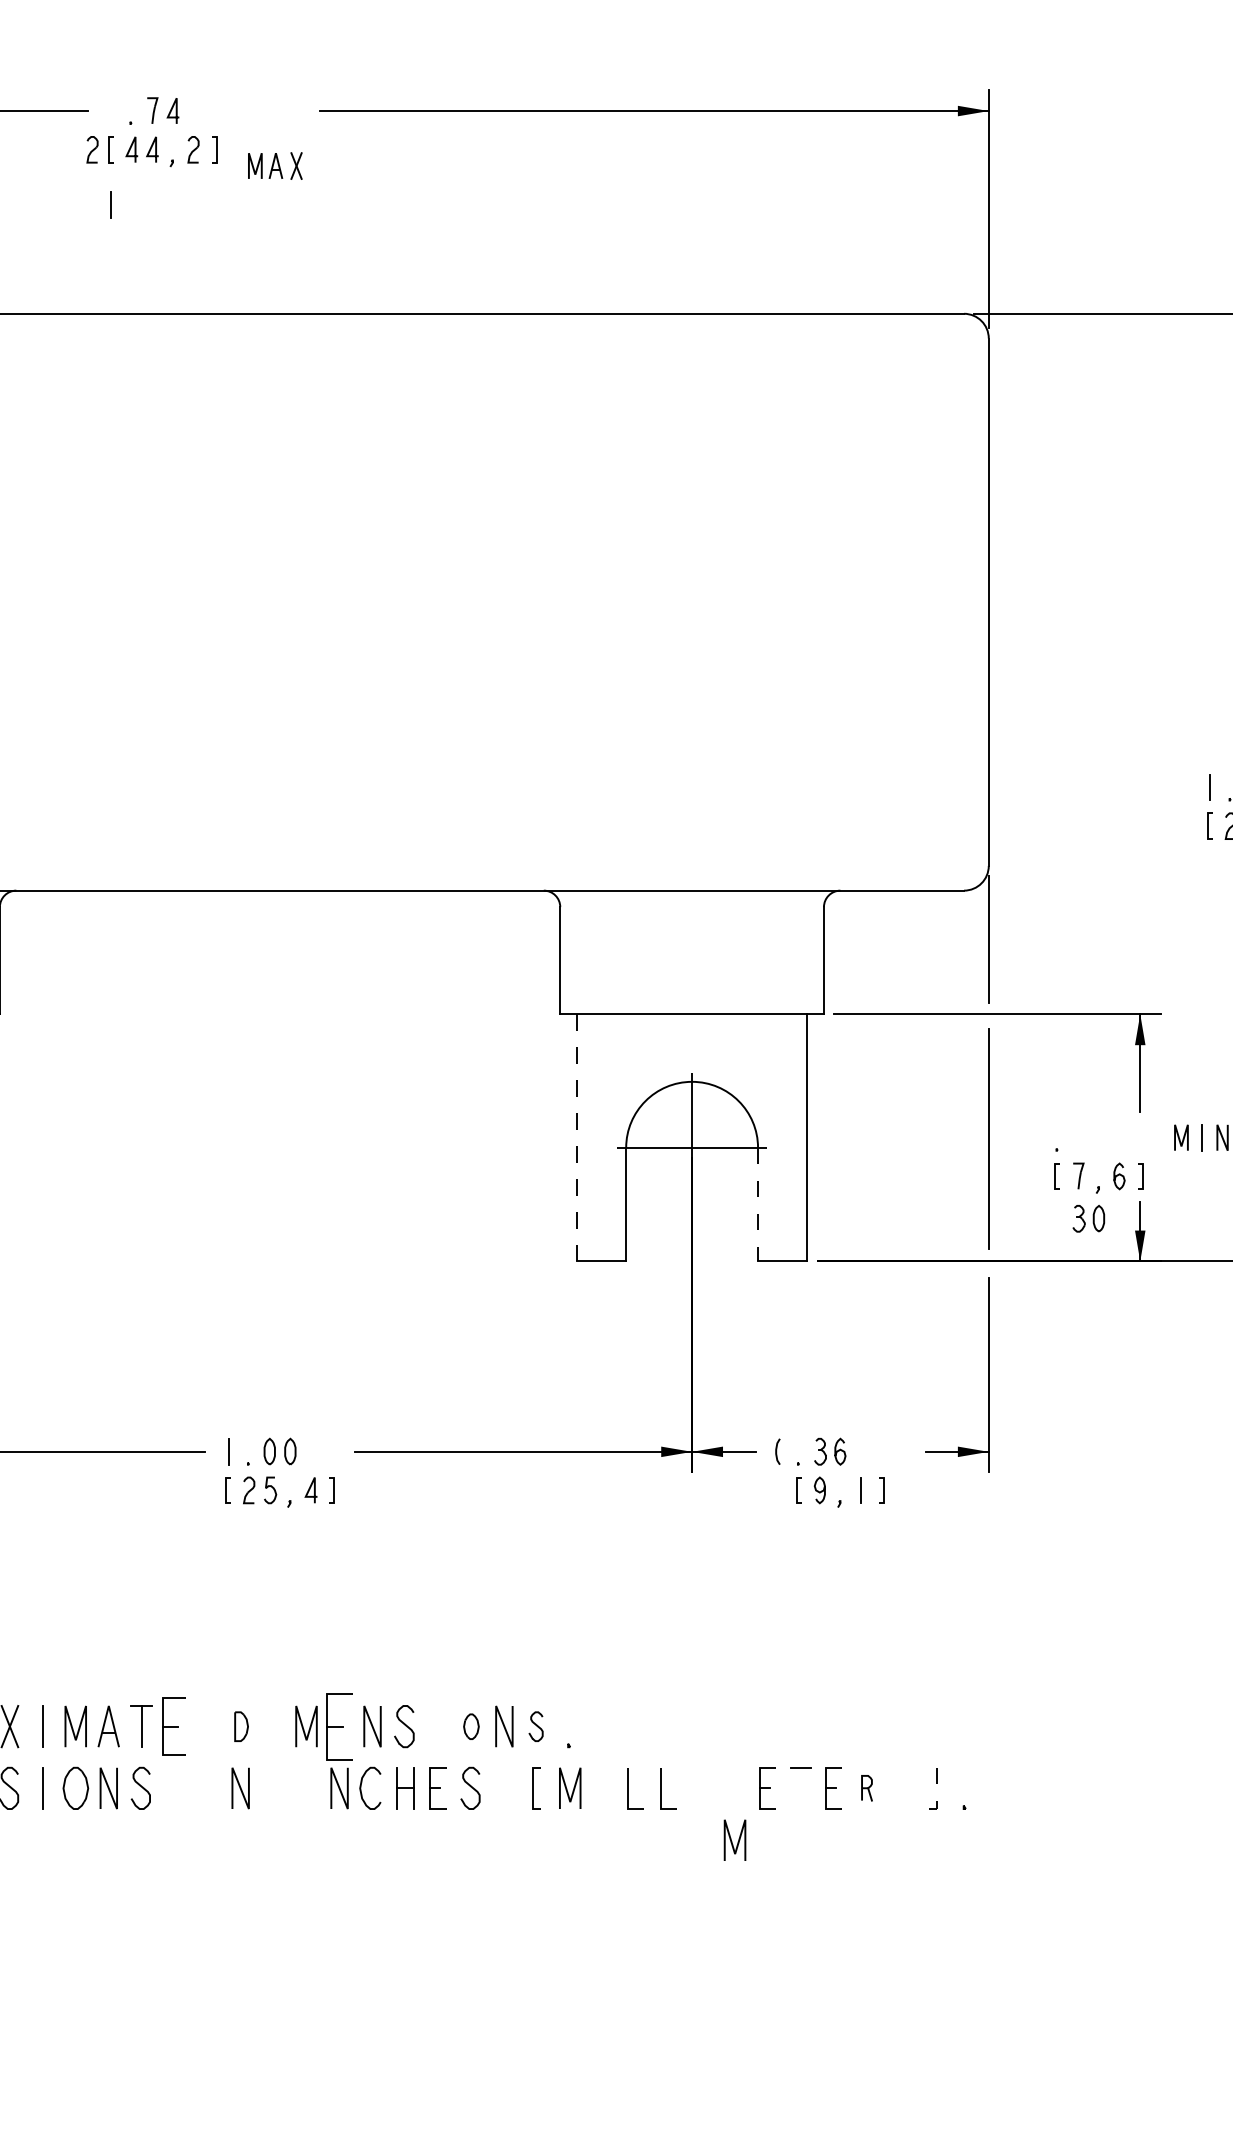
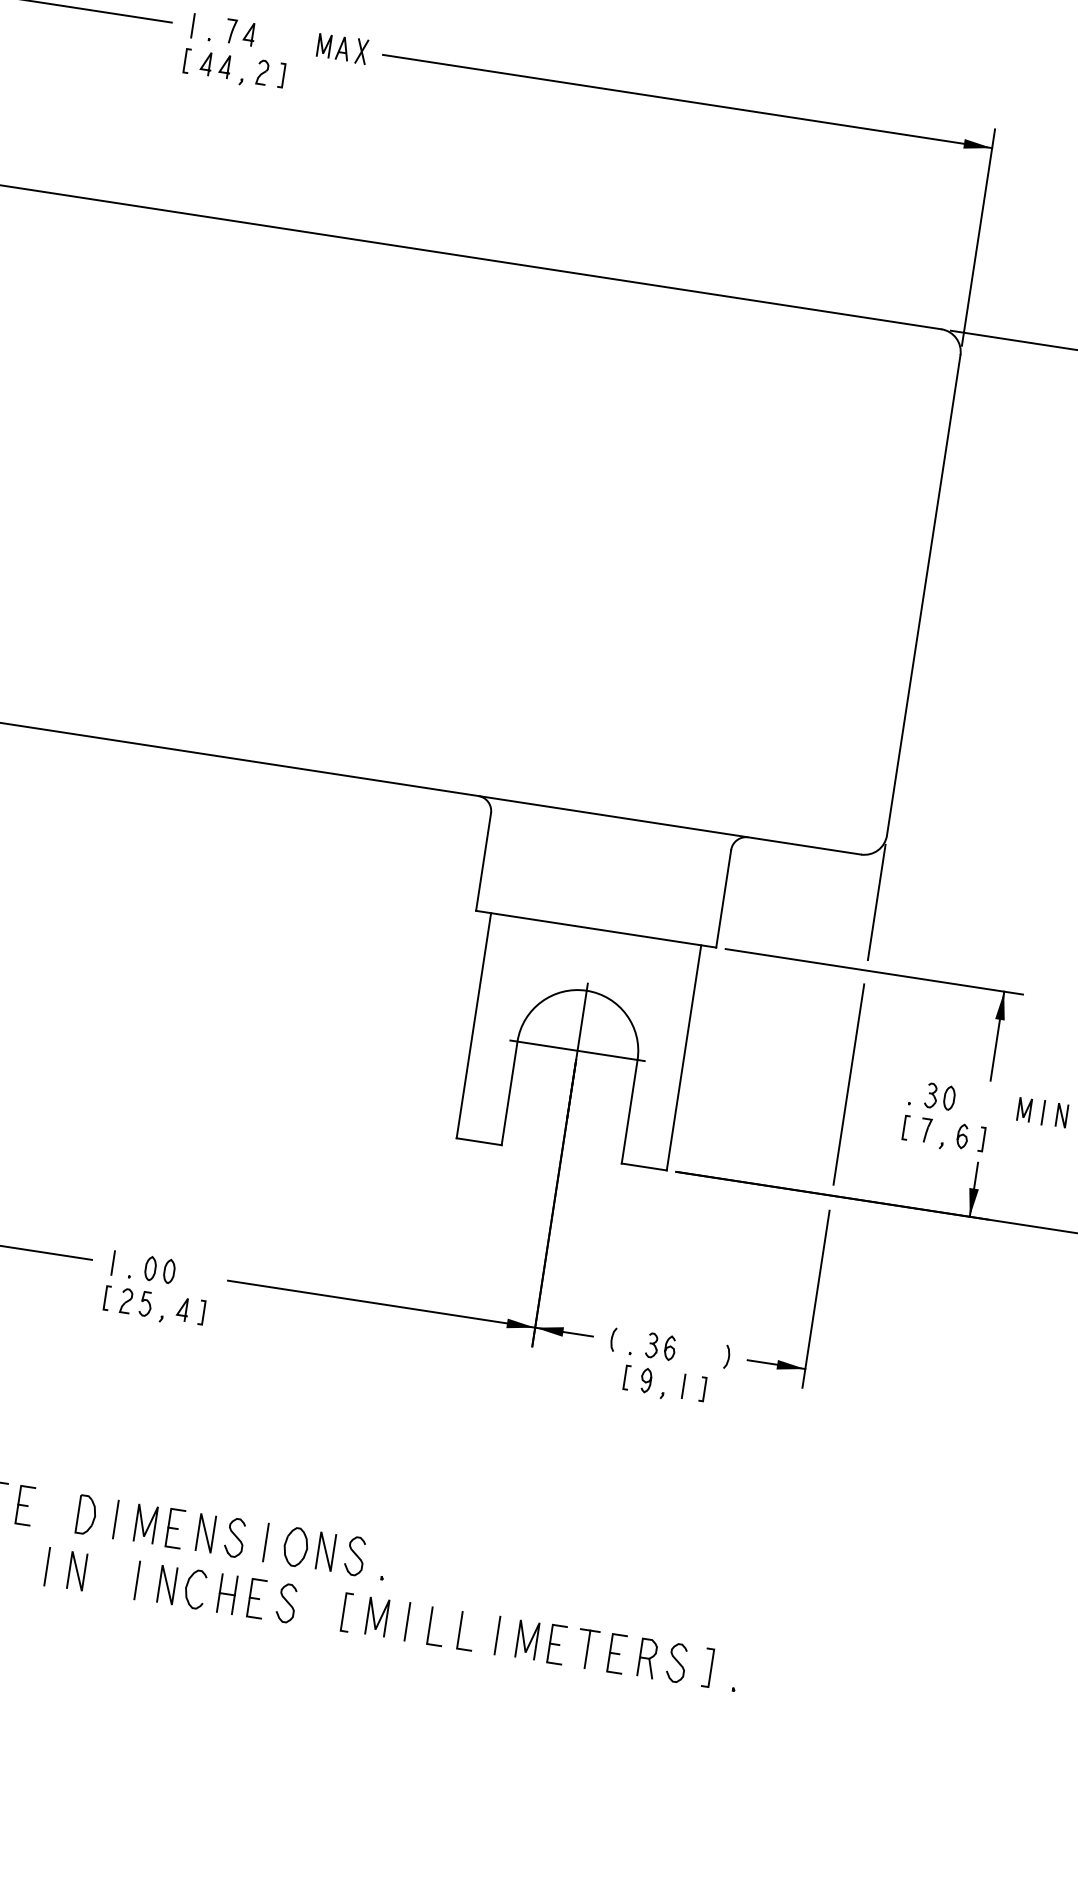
part: (92, 149) -> (170, 58), removed
part: (275, 165) -> (342, 48), moved
line: (110, 204) -> (192, 25), moved
line: (576, 1137) -> (473, 1025), dashed -> solid
line: (758, 1204) -> (630, 1111), dashed -> solid
part: (1088, 1218) -> (939, 1096), moved
curve: (904, 1451) -> (728, 1356), added
part: (174, 1726) -> (25, 1505), size x0.71
part: (241, 1726) -> (86, 1515), size x1.43
line: (273, 1726) -> (115, 1519), added
part: (338, 1726) -> (174, 1528), size x0.62
line: (438, 1726) -> (265, 1542), added
part: (471, 1726) -> (296, 1547), size x1.67
part: (535, 1726) -> (354, 1555), size x1.43
part: (866, 1787) -> (647, 1657), size x1.67
curve: (899, 1787) -> (677, 1662), added
line: (207, 1788) -> (46, 1566), added
line: (306, 1788) -> (137, 1580), added
line: (603, 1788) -> (407, 1621), added
line: (702, 1788) -> (497, 1635), added
line: (801, 1788) -> (587, 1649), added
line: (937, 1788) -> (711, 1668), dashed -> solid
line: (732, 1841) -> (524, 1640), moved

